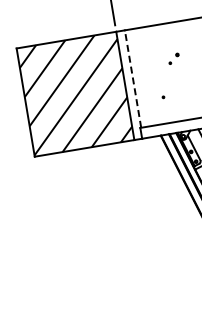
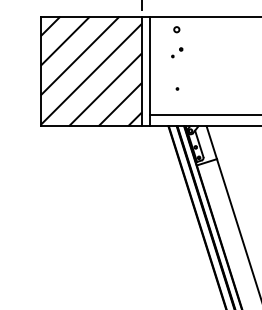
circle: (152, 38) -> (176, 29), added
part: (174, 58) -> (177, 52), moved
line: (133, 78) -> (150, 65), dashed -> solid

